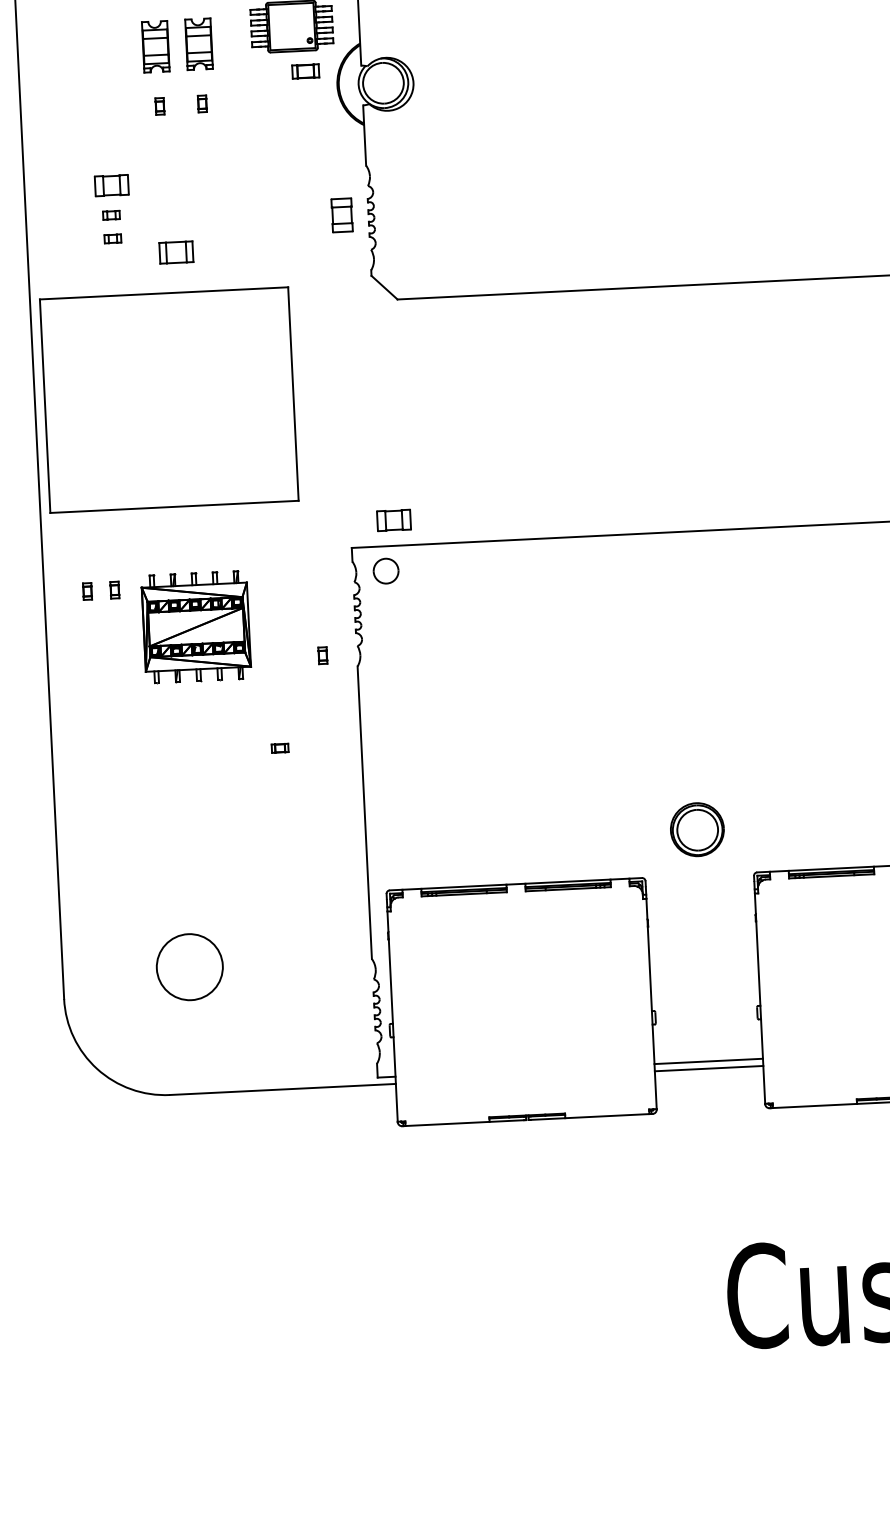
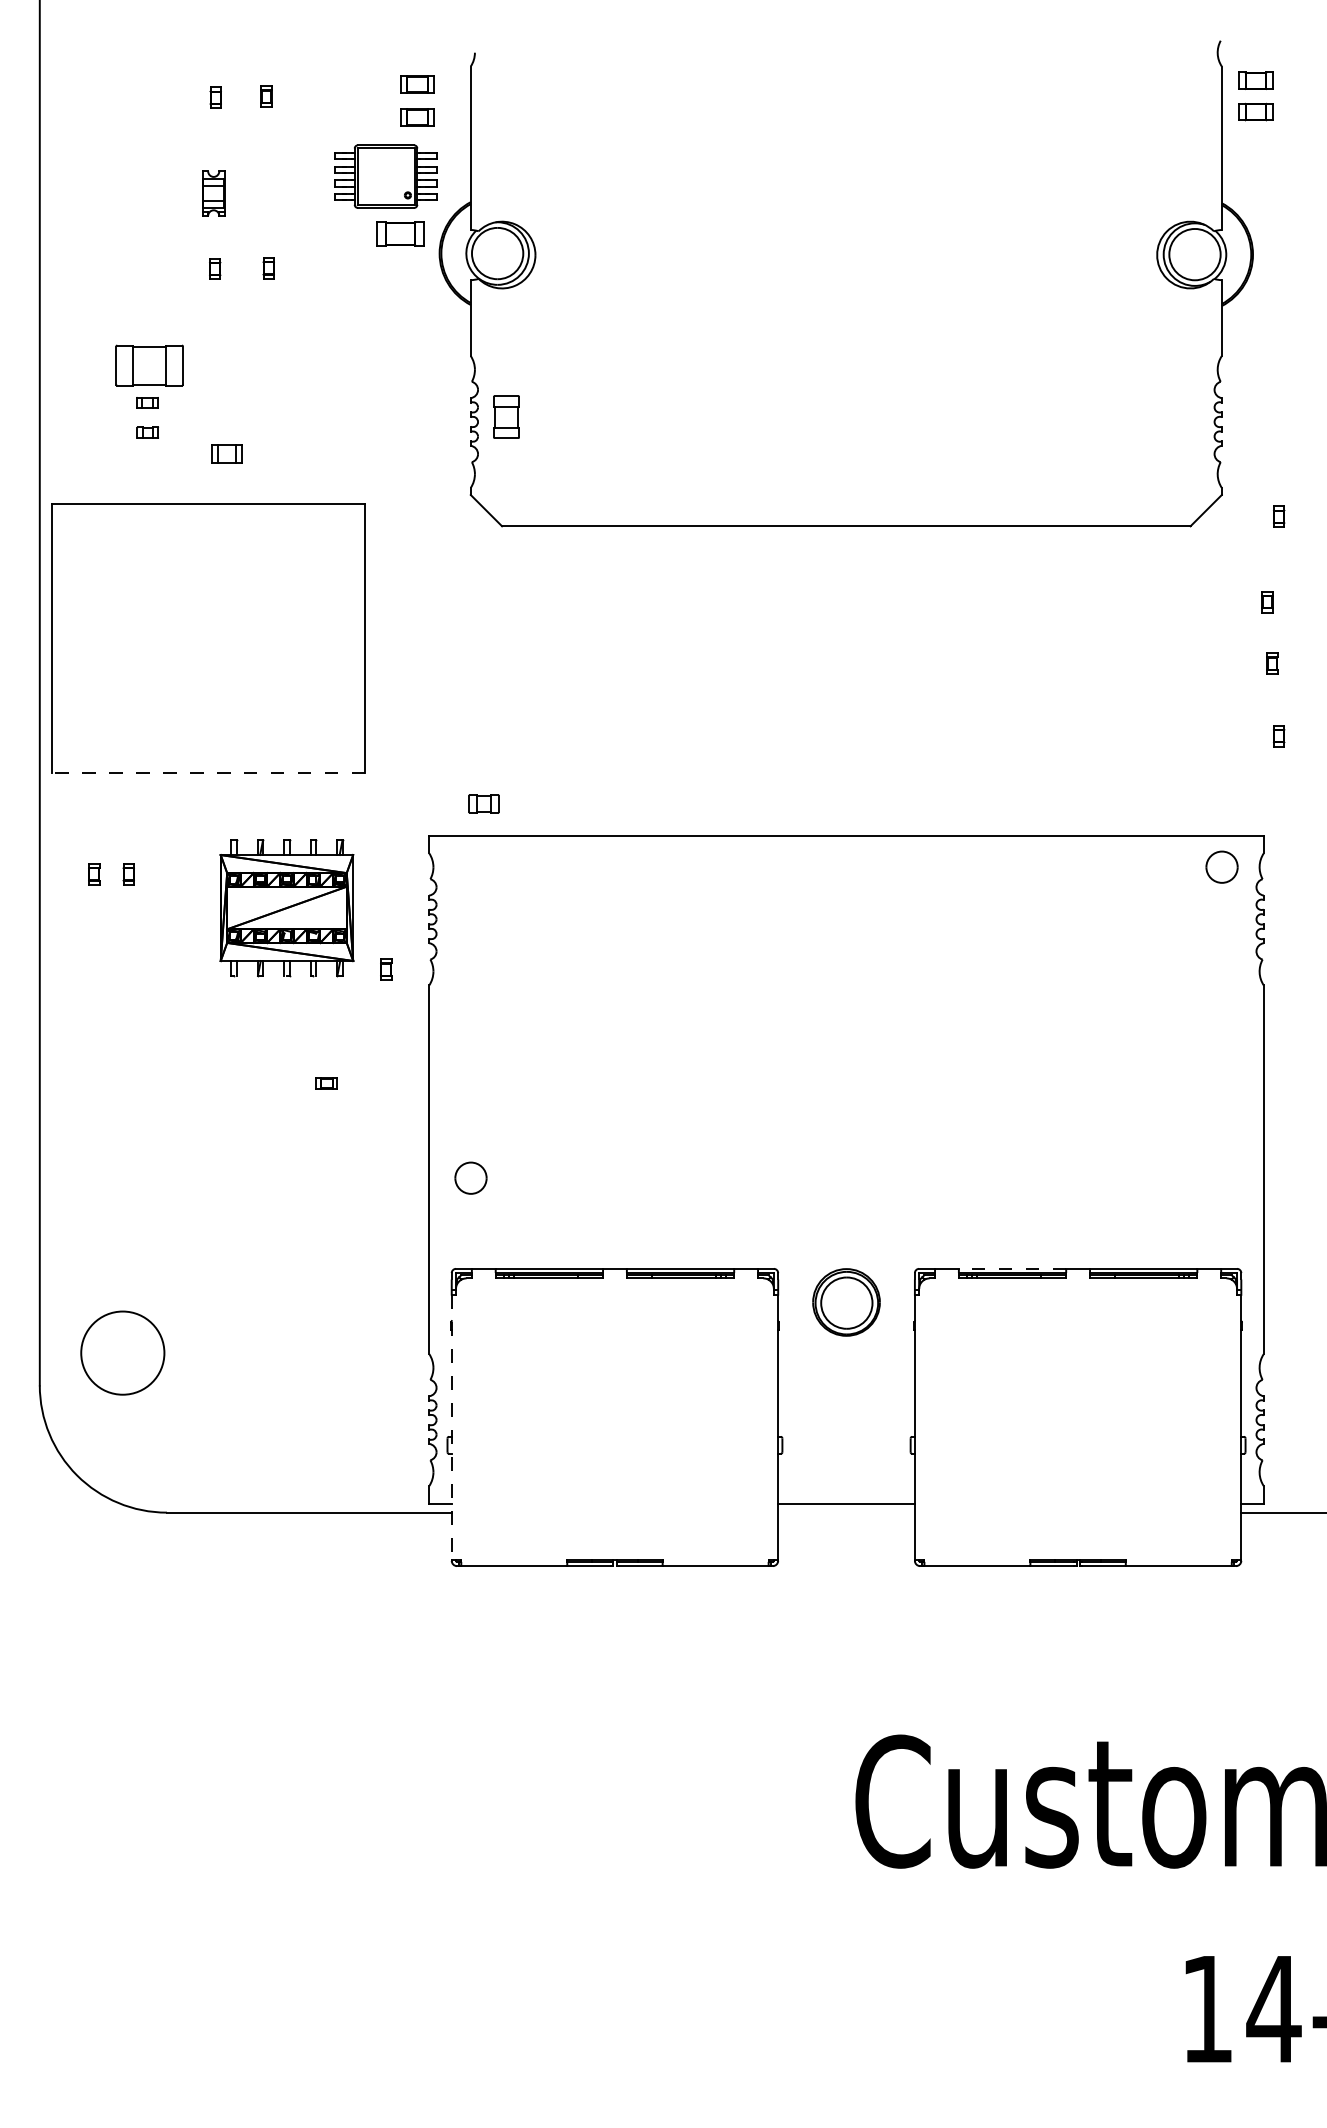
part: (198, 43) -> (267, 192), removed
part: (155, 46) -> (213, 193), size x0.7
part: (305, 71) -> (400, 233), size x1.4
part: (111, 185) -> (149, 365), size x1.6
part: (342, 214) -> (506, 416), moved
part: (176, 252) -> (226, 453), size x0.7
line: (174, 506) -> (208, 773), solid -> dashed
part: (393, 520) -> (483, 803), size x0.7
part: (385, 570) -> (470, 1177), moved
part: (196, 627) -> (286, 908), moved
part: (697, 829) -> (846, 1302), moved
line: (831, 868) -> (1012, 1268), solid -> dashed
circle: (189, 966) -> (122, 1352), moved
line: (392, 1017) -> (451, 1428), solid -> dashed
line: (709, 1068) -> (846, 1512), removed

